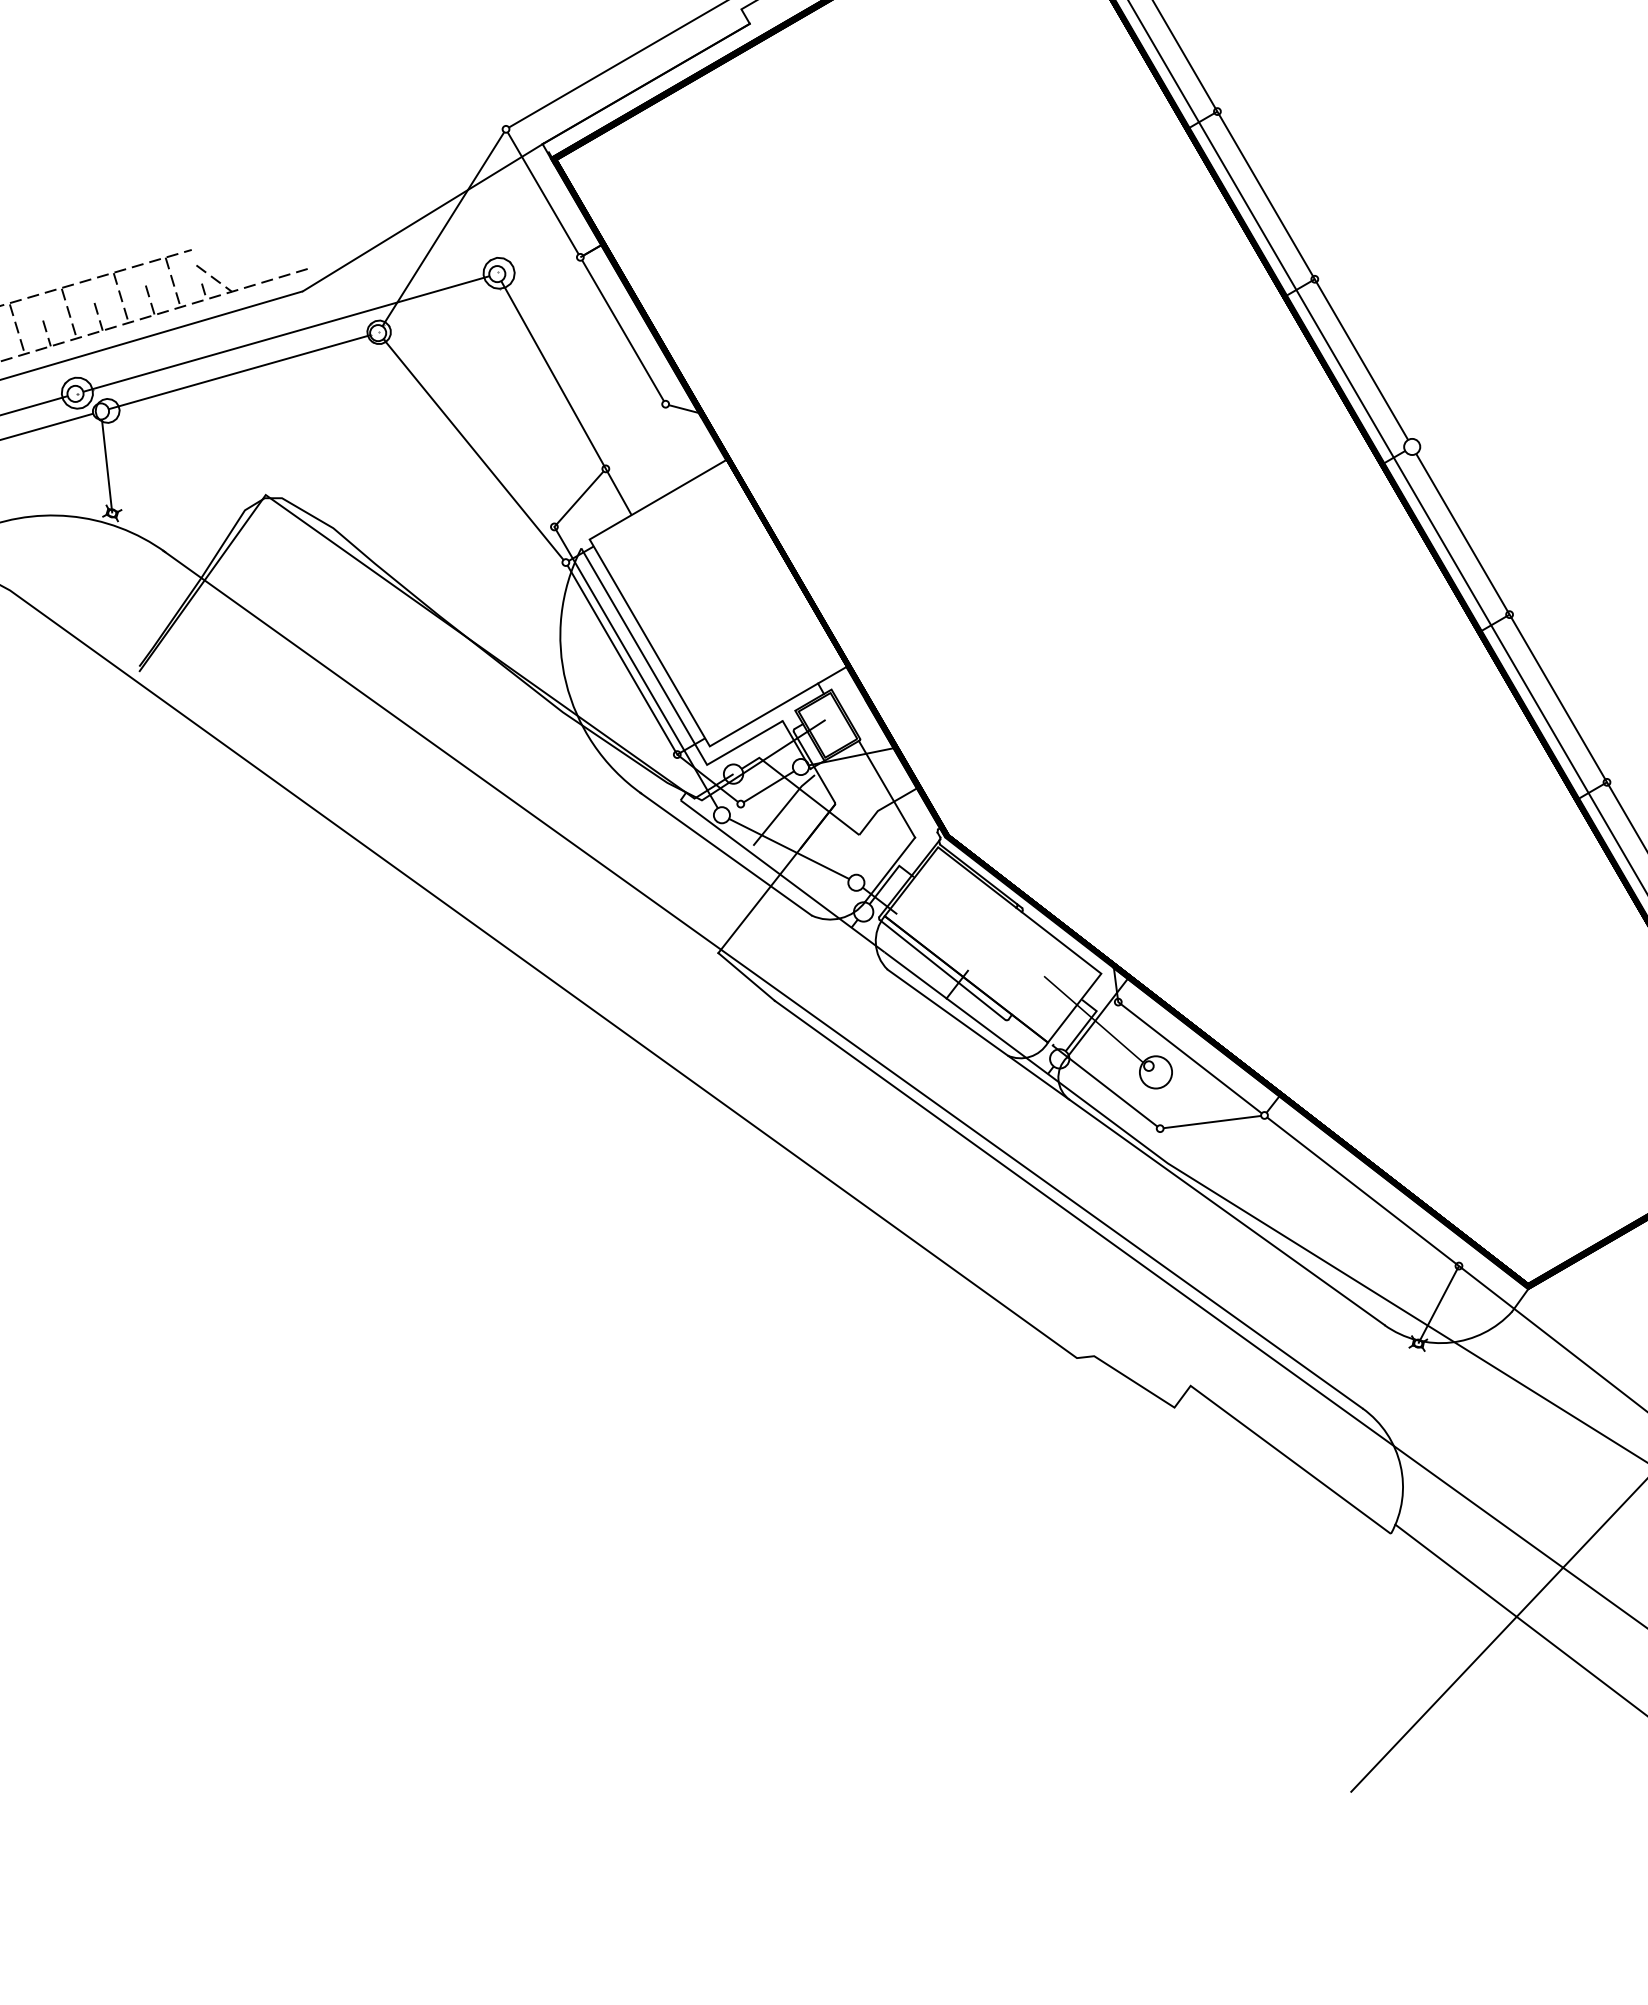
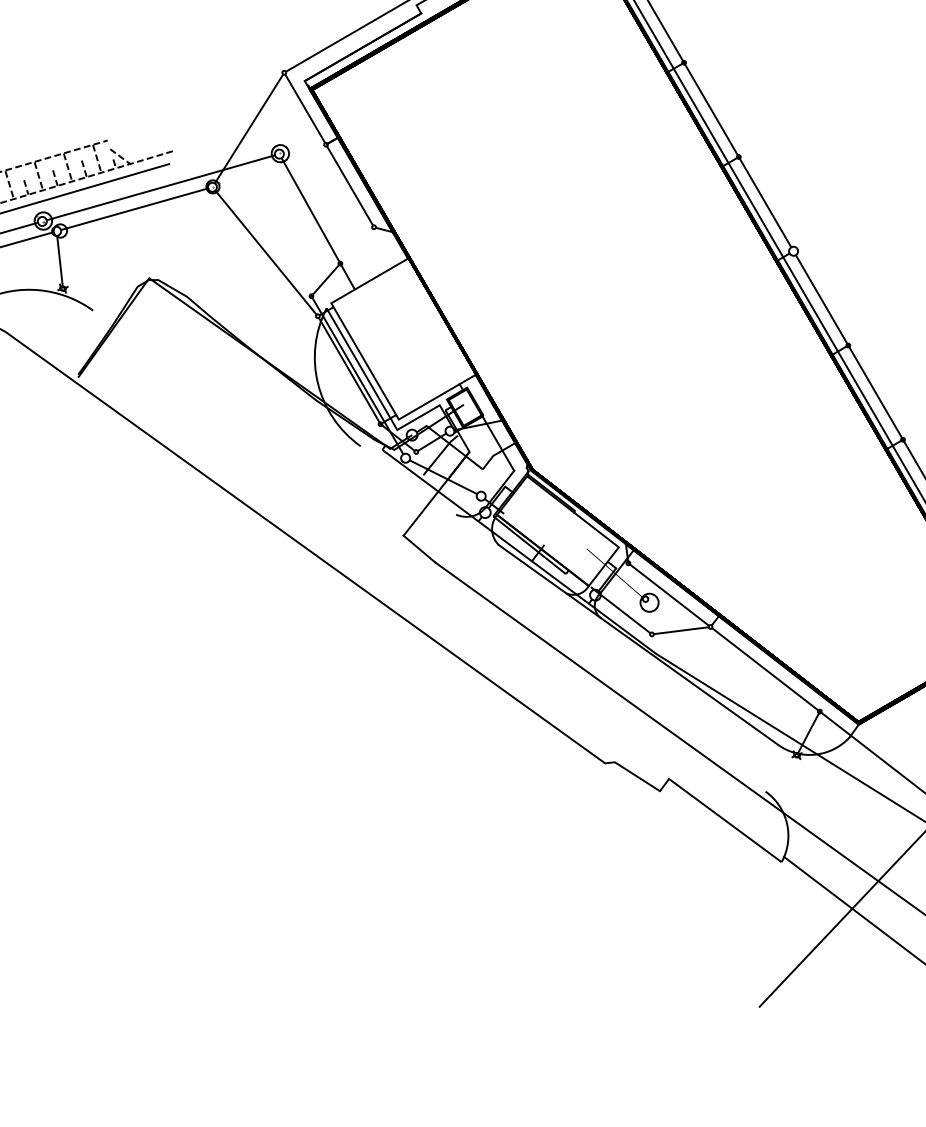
line: (422, 216) -> (237, 121), removed
line: (725, 853) -> (407, 479), removed
line: (762, 979) -> (428, 550), removed

